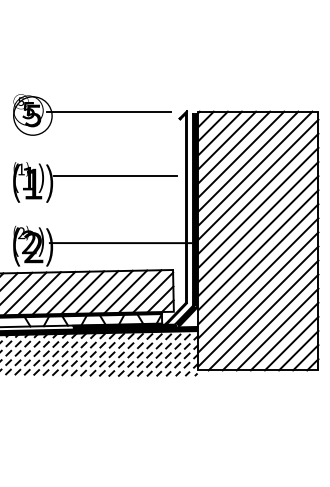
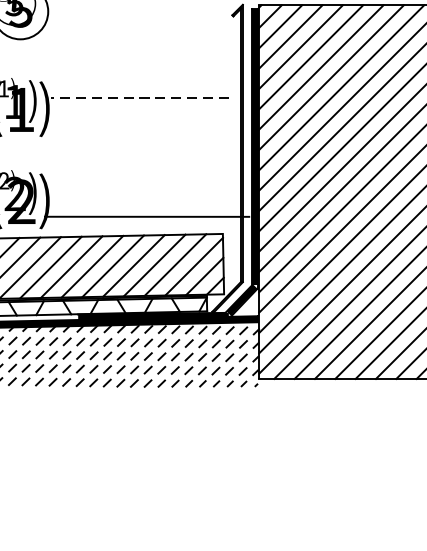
line: (108, 111) -> (129, 5), removed
line: (115, 175) -> (139, 97), solid -> dashed
line: (120, 243) -> (147, 217), moved

